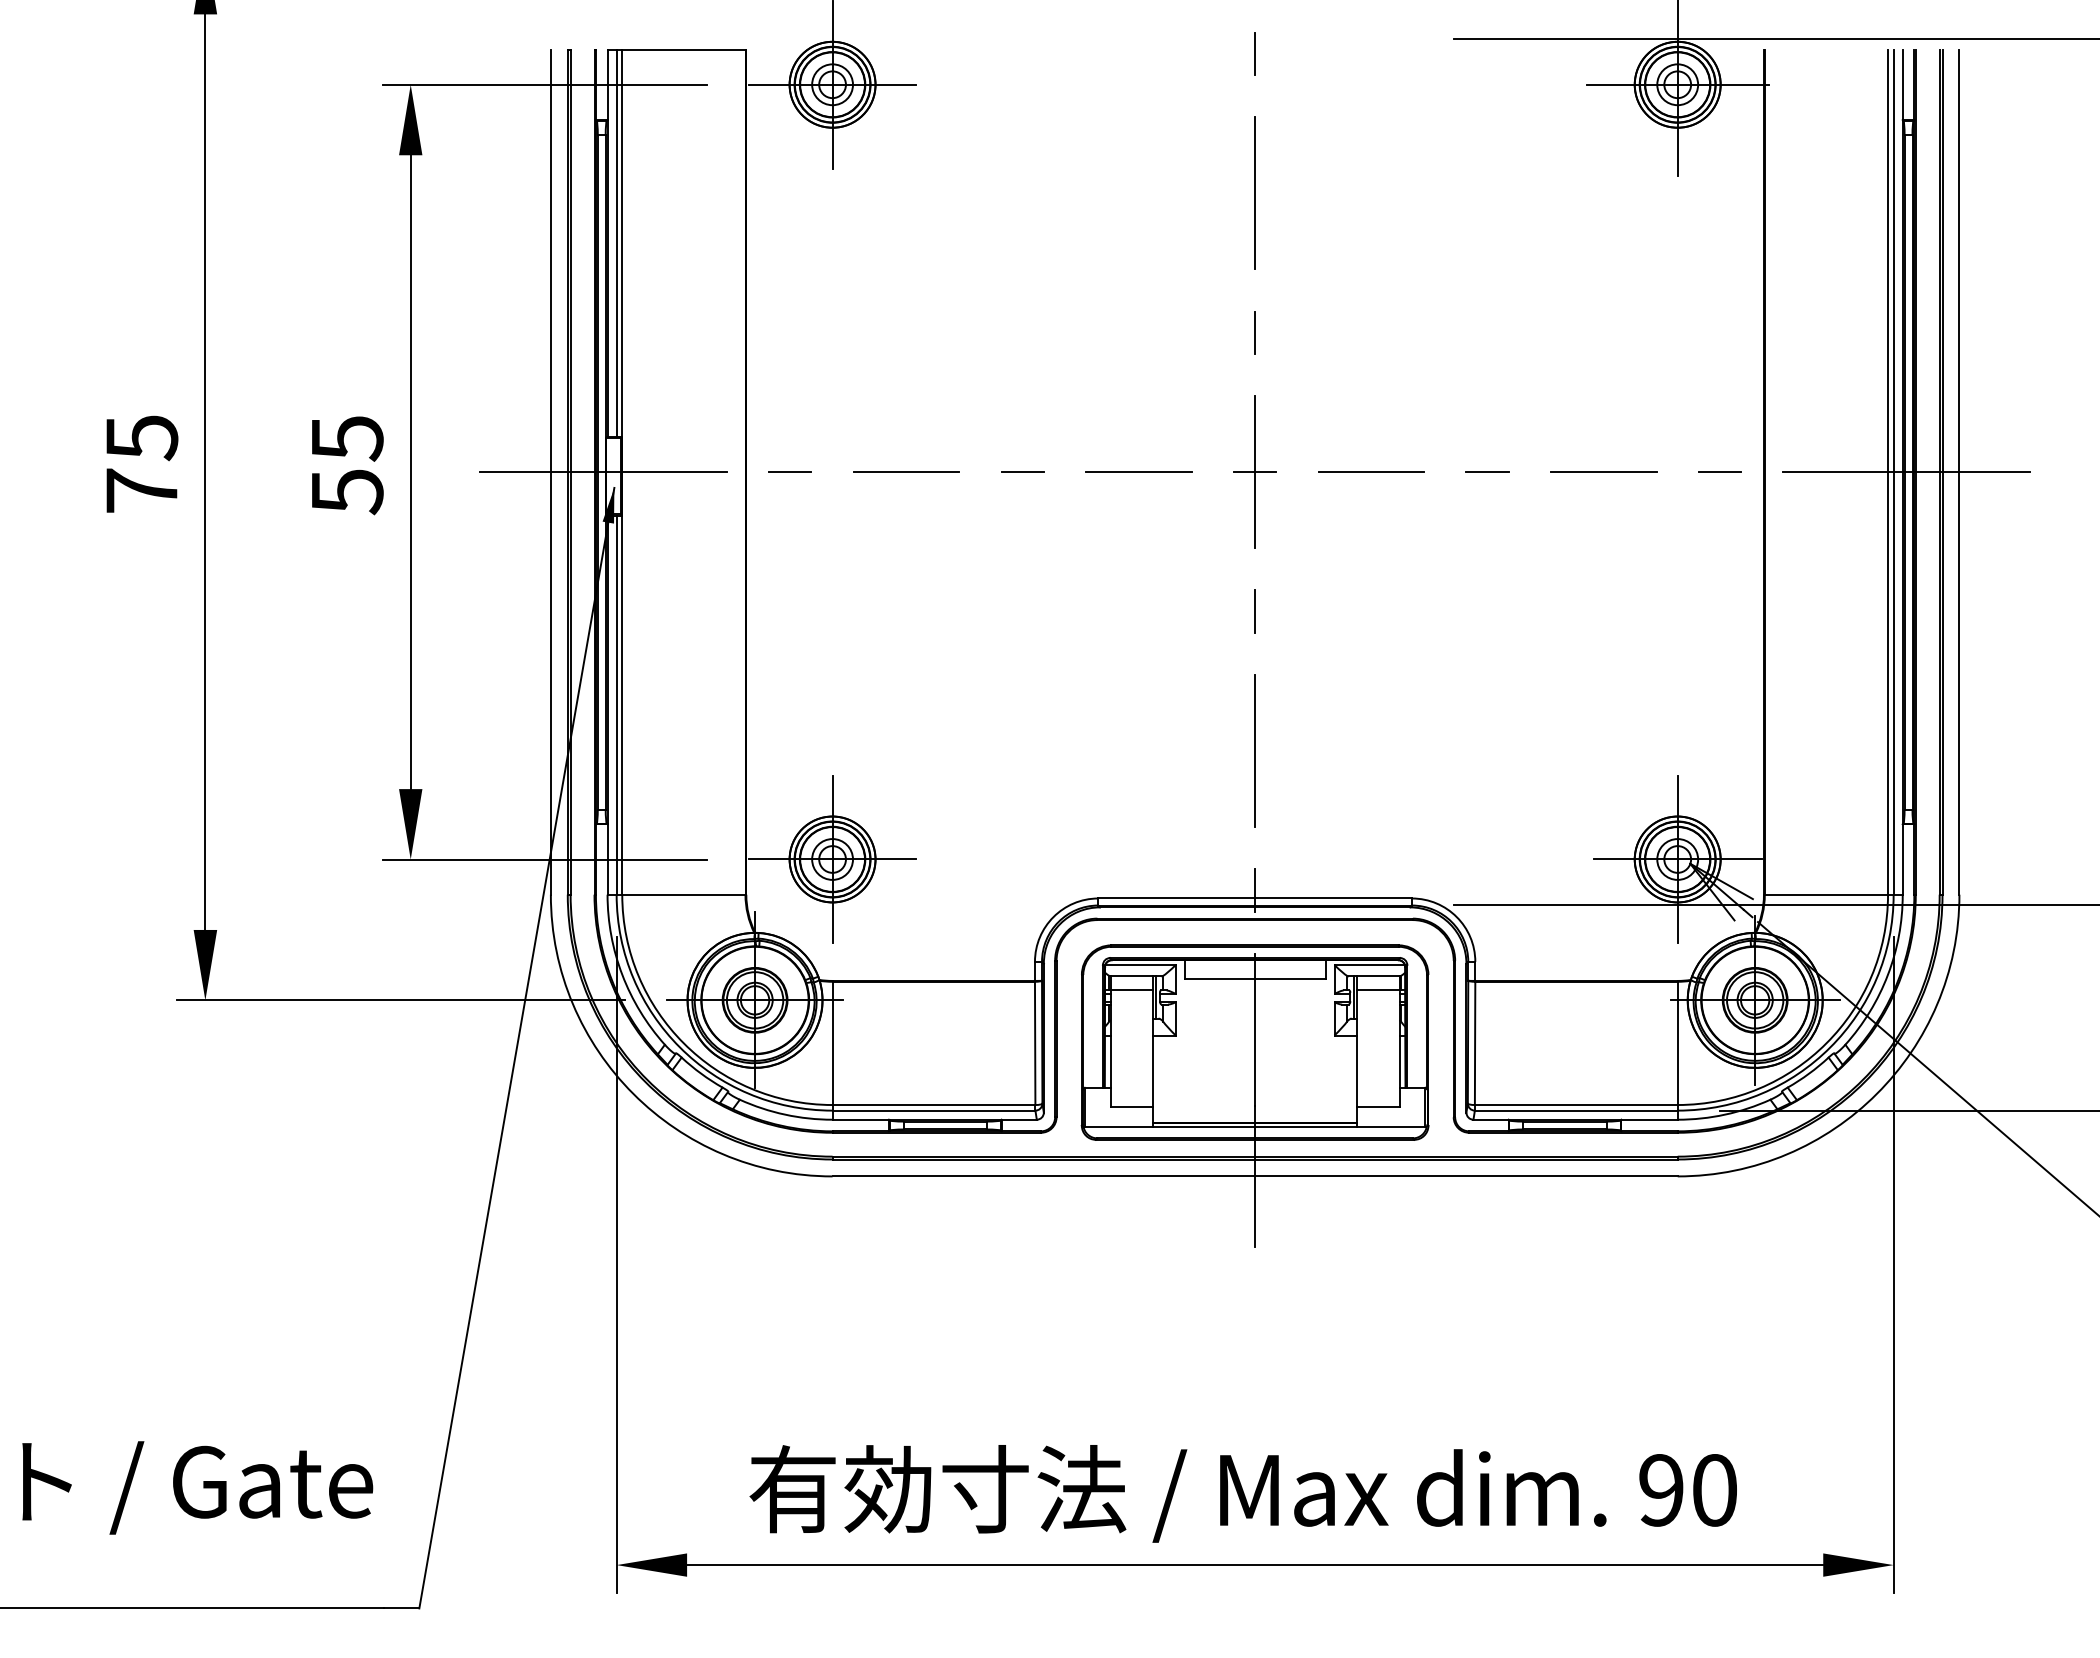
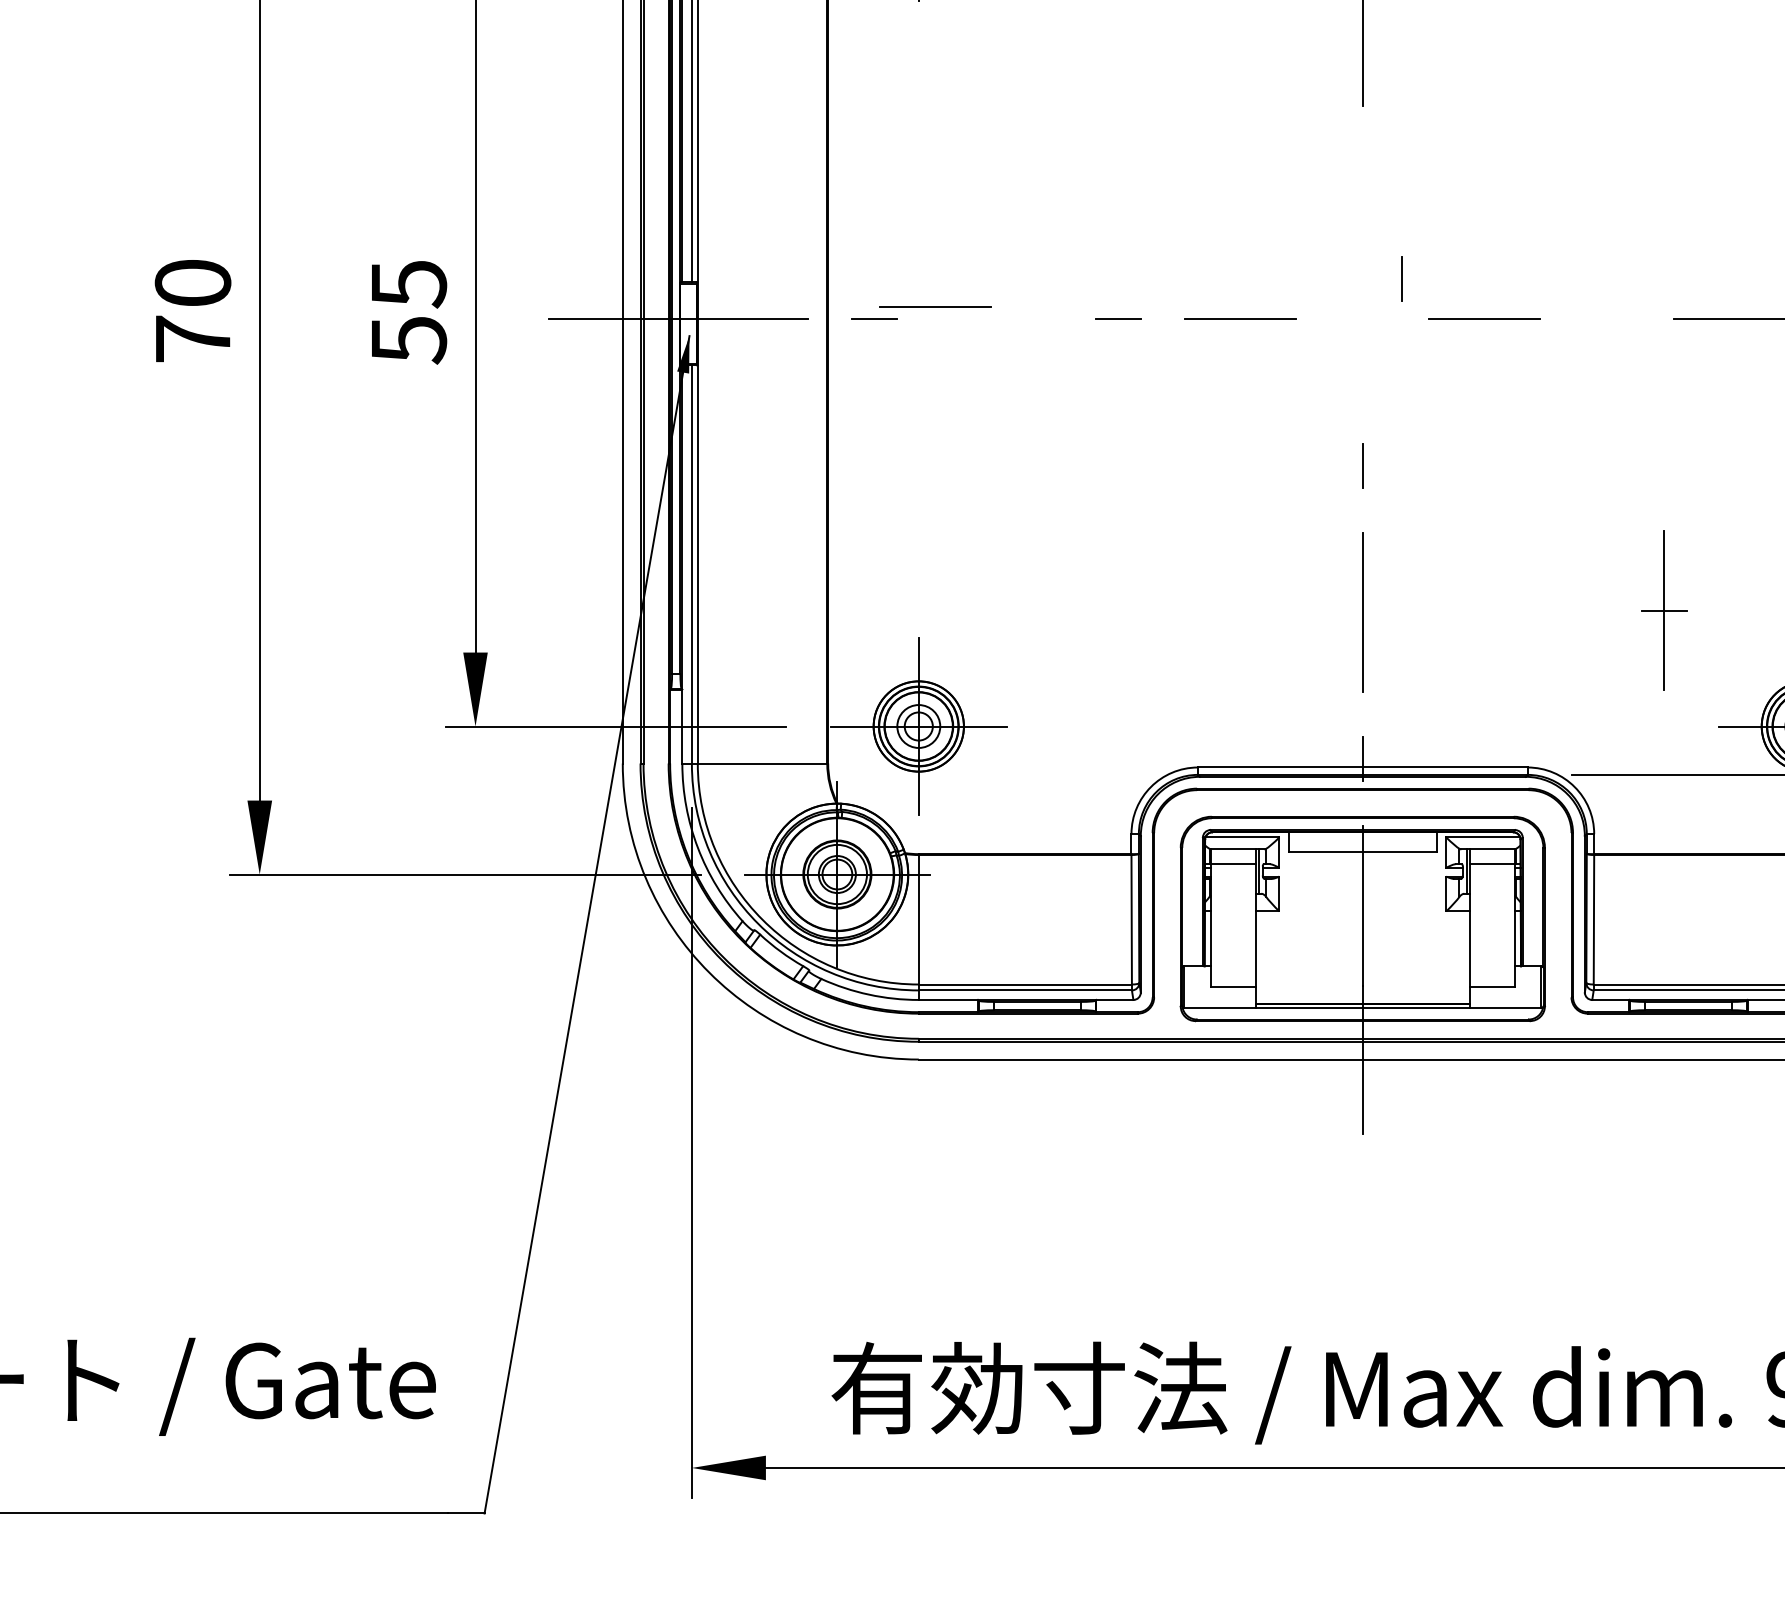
line: (1254, 332) -> (1401, 278), moved
text: (141, 438) -> (192, 284), 75 -> 70
line: (906, 471) -> (935, 306), moved
part: (1254, 471) -> (1663, 609), moved
line: (1487, 472) -> (1606, 319), removed

